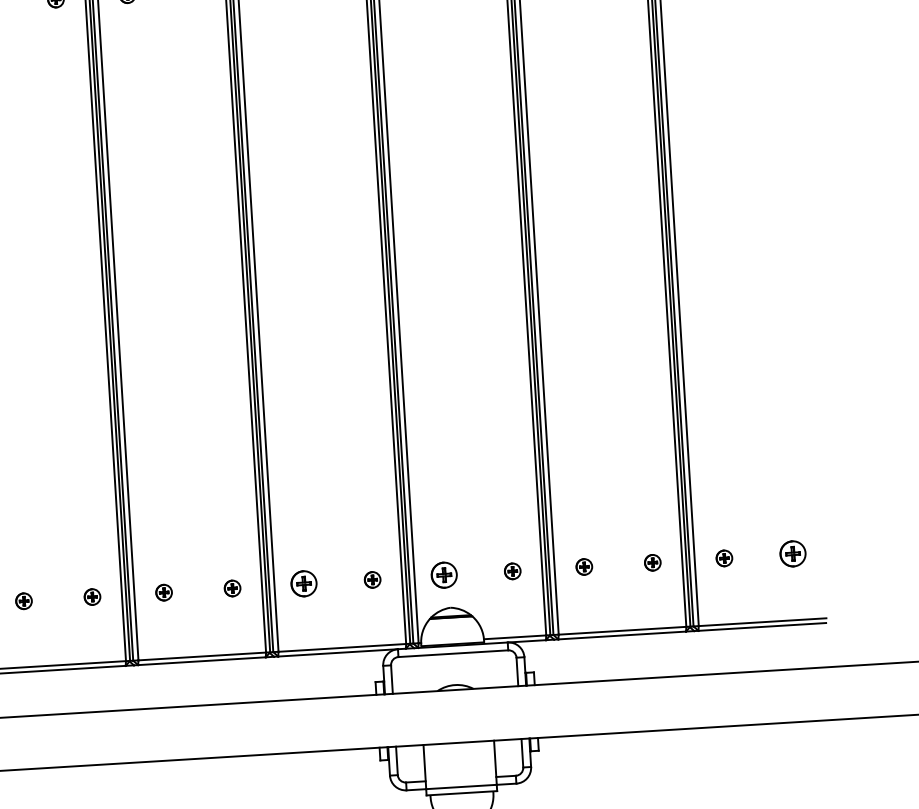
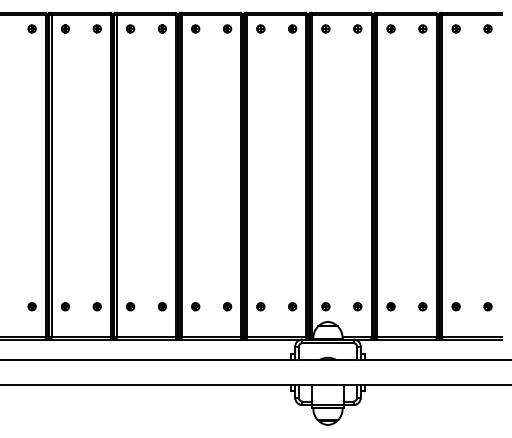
part: (791, 553) -> (487, 306), size x0.62
part: (443, 575) -> (325, 306), size x0.62
part: (303, 583) -> (260, 306), size x0.62

